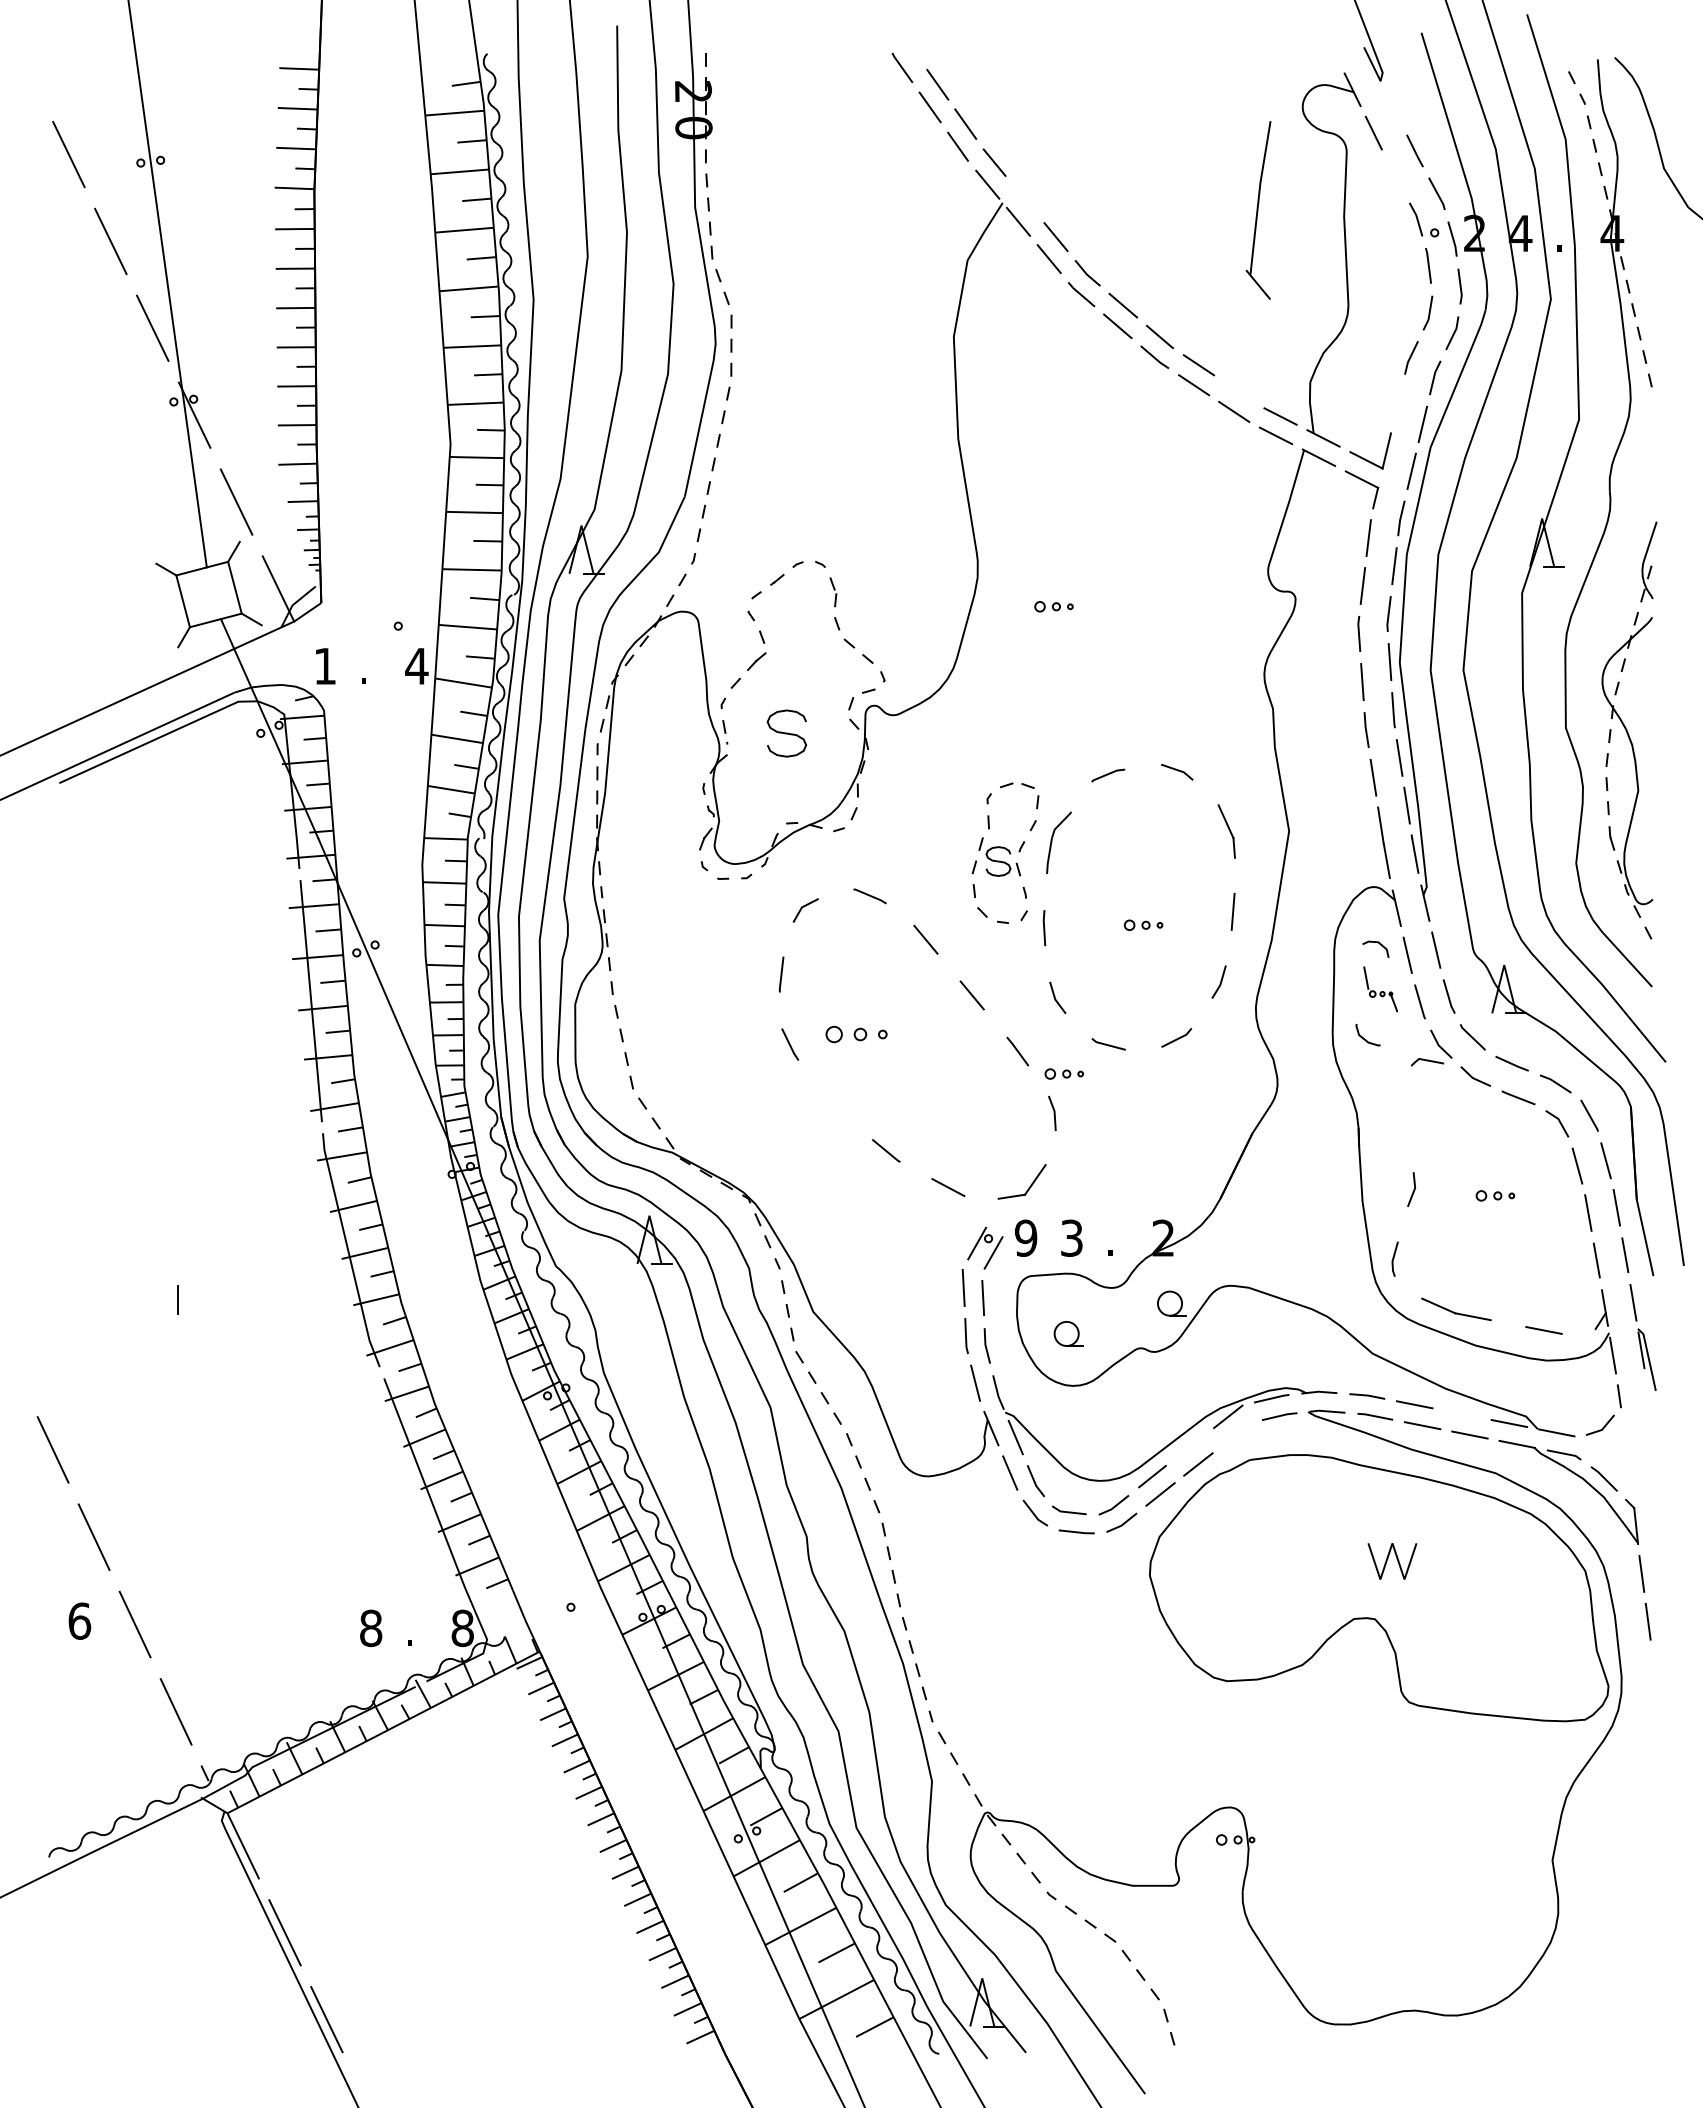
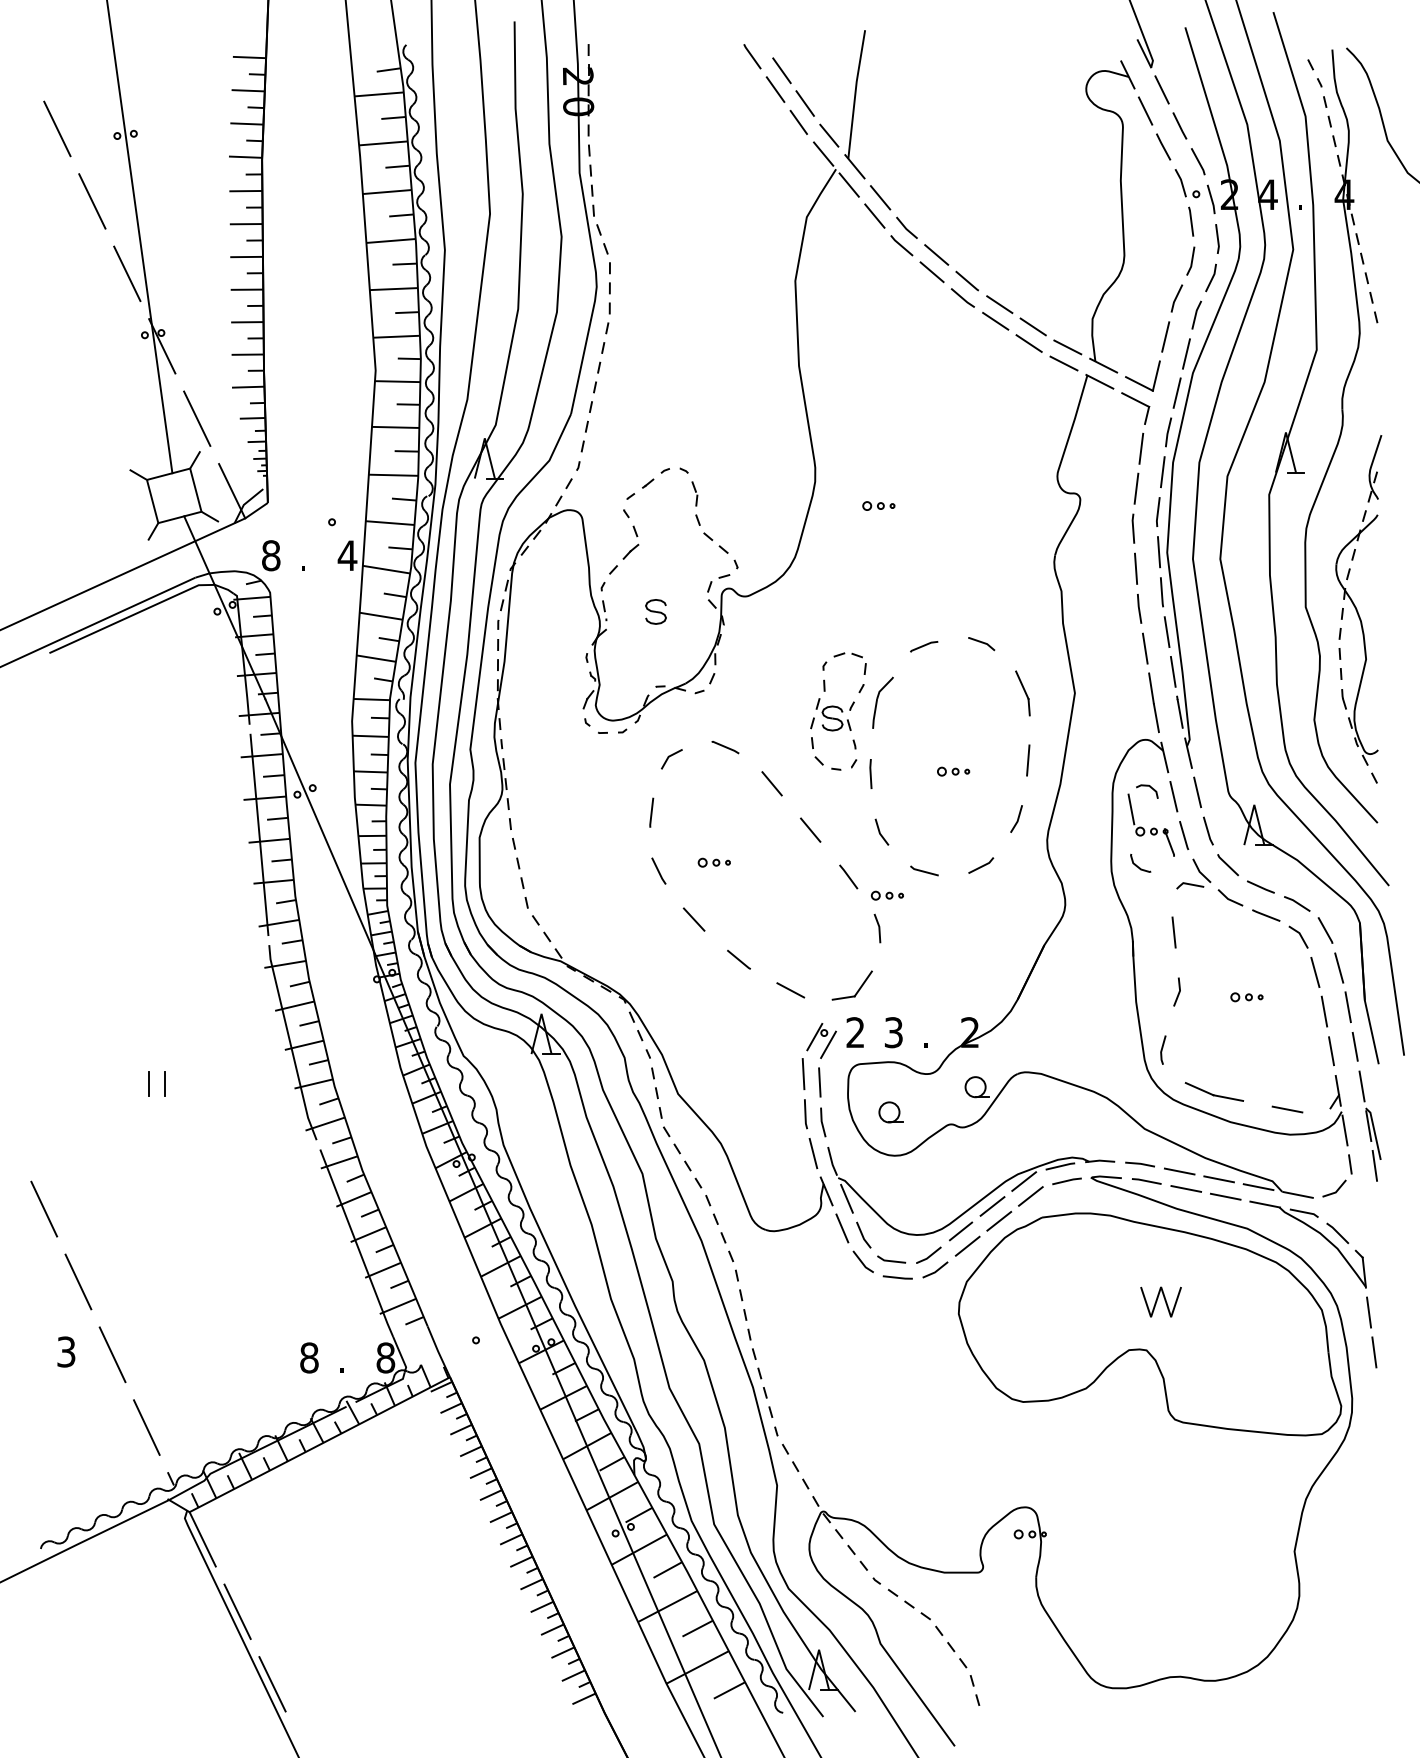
line: (1393, 107) -> (1161, 89), added
line: (1395, 176) -> (1163, 147), added
part: (1258, 210) -> (855, 104), moved
line: (1239, 391) -> (1033, 326), added
line: (1397, 403) -> (1165, 336), added
text: (325, 666) -> (271, 555), 1 -> 8
part: (786, 733) -> (655, 611), size x0.62
part: (1380, 989) -> (1151, 825), size x1.67
part: (856, 1034) -> (714, 862), size x0.62
line: (832, 1102) -> (694, 919), added
line: (1407, 1118) -> (1173, 932), added
text: (1025, 1237) -> (855, 1032), 9 -> 2
line: (197, 1299) -> (164, 1083), added
line: (1648, 1397) -> (1374, 1165), added
line: (1461, 1413) -> (1218, 1178), added
line: (1236, 1434) -> (1031, 1196), added
line: (1190, 1446) -> (992, 1206), added
text: (79, 1620) -> (66, 1351), 6 -> 3

